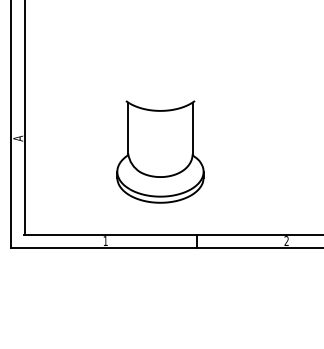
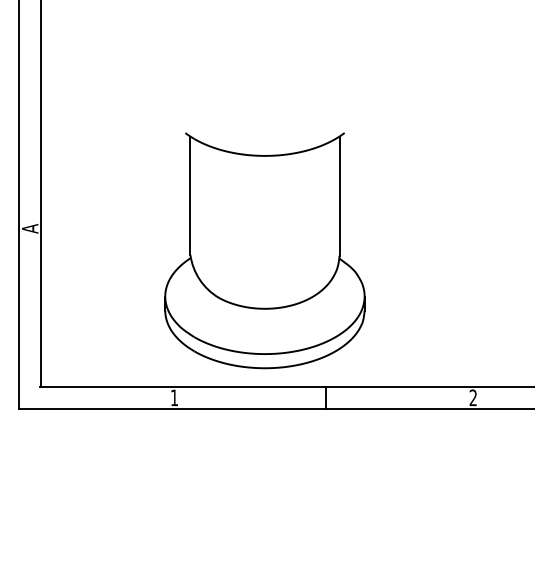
part: (160, 151) -> (265, 250), size x1.4

